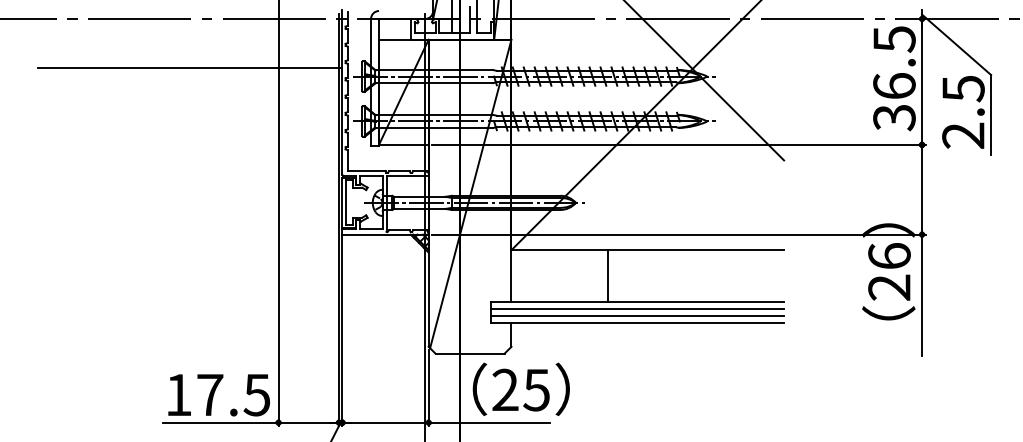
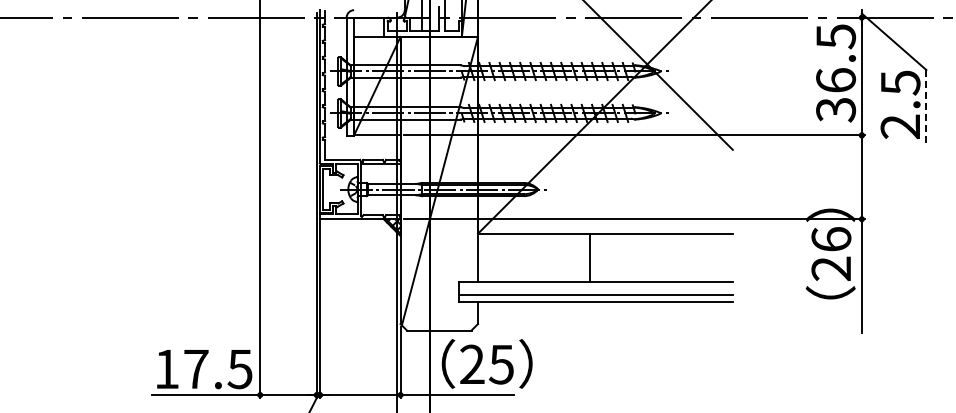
line: (190, 68) -> (177, 63), removed
line: (991, 116) -> (926, 108), solid -> dashed
line: (608, 275) -> (590, 257), moved
line: (637, 308) -> (595, 288), removed

